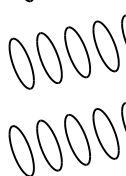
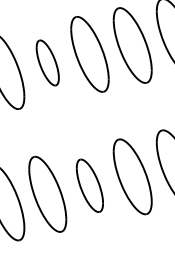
part: (49, 57) -> (47, 62), size x0.6
part: (77, 139) -> (89, 185), size x0.7

